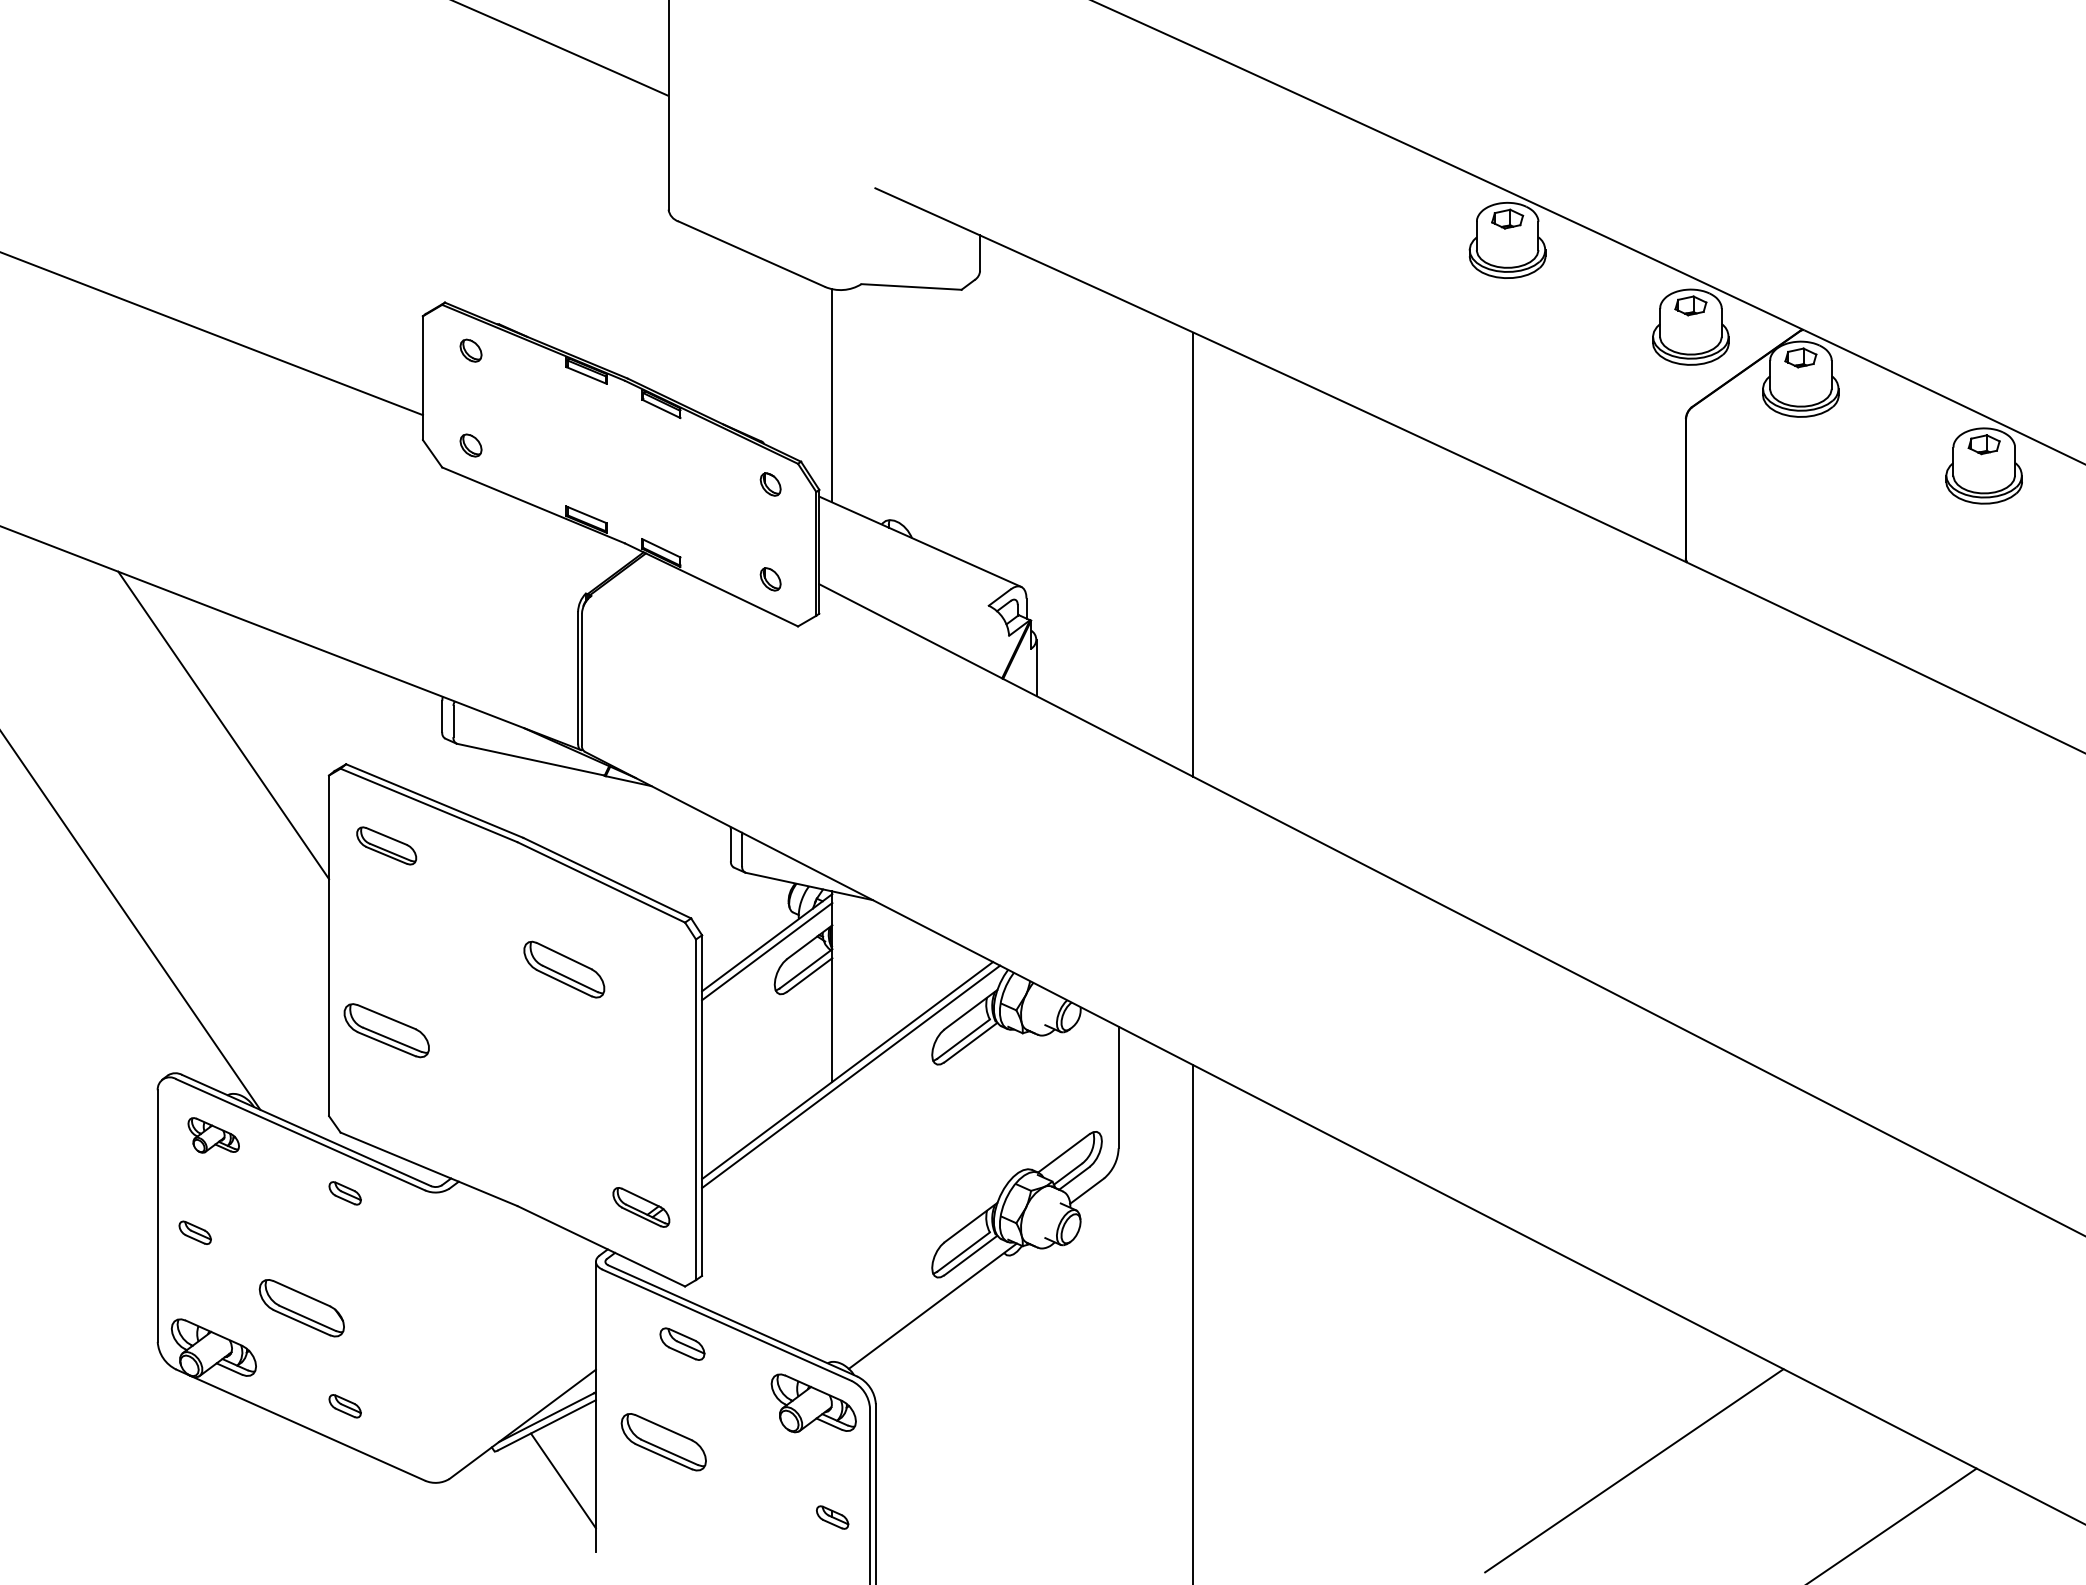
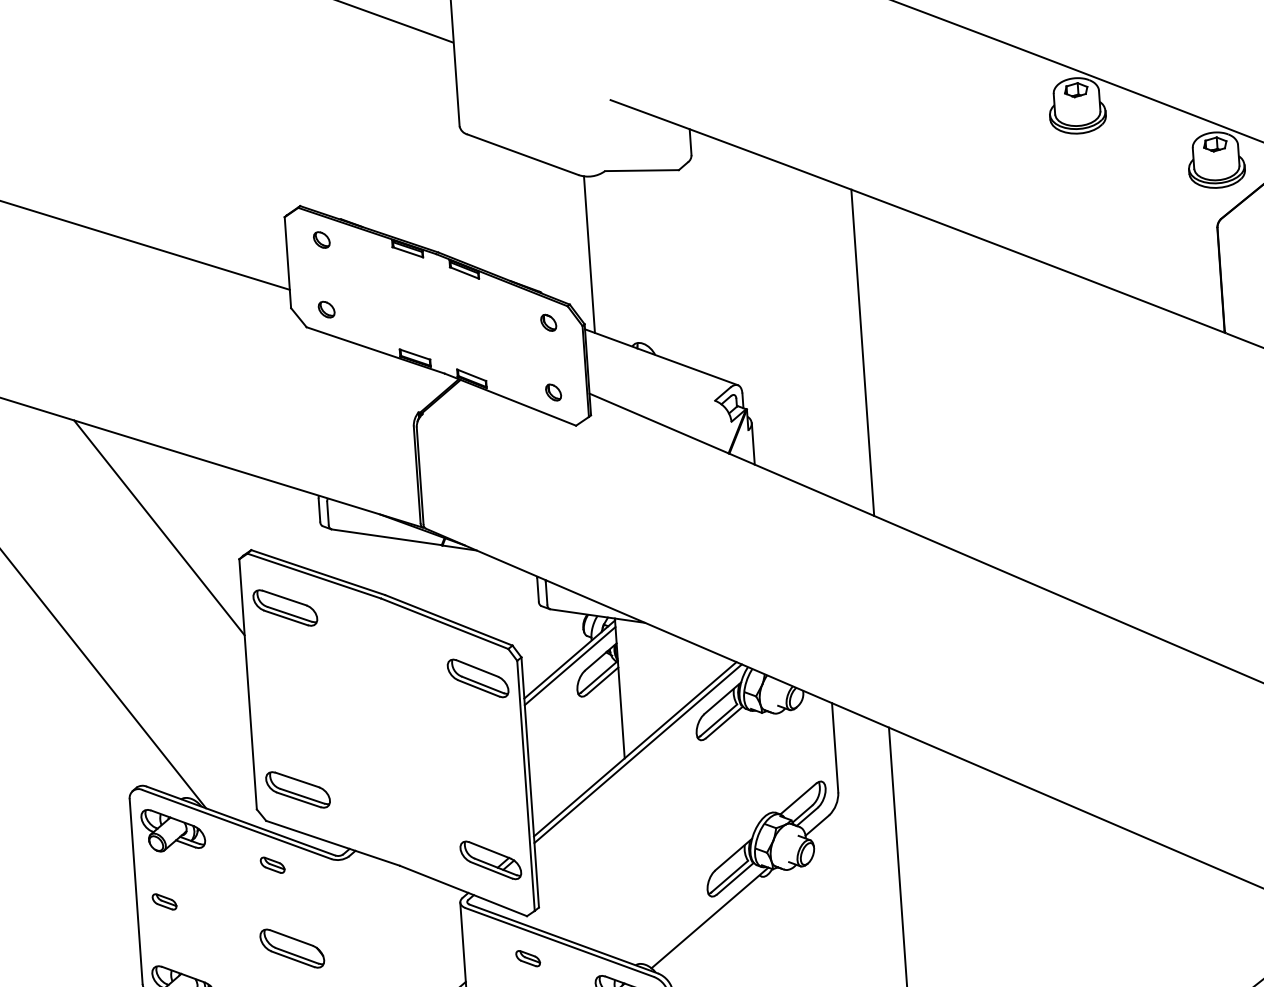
part: (386, 845) -> (285, 607), size x1.43
part: (564, 969) -> (478, 678), moved
part: (386, 1030) -> (297, 789), moved
part: (213, 1135) -> (172, 829), size x1.67
part: (641, 1207) -> (490, 860), size x1.43
part: (301, 1308) -> (292, 948), moved
part: (682, 1343) -> (528, 958), size x0.71

